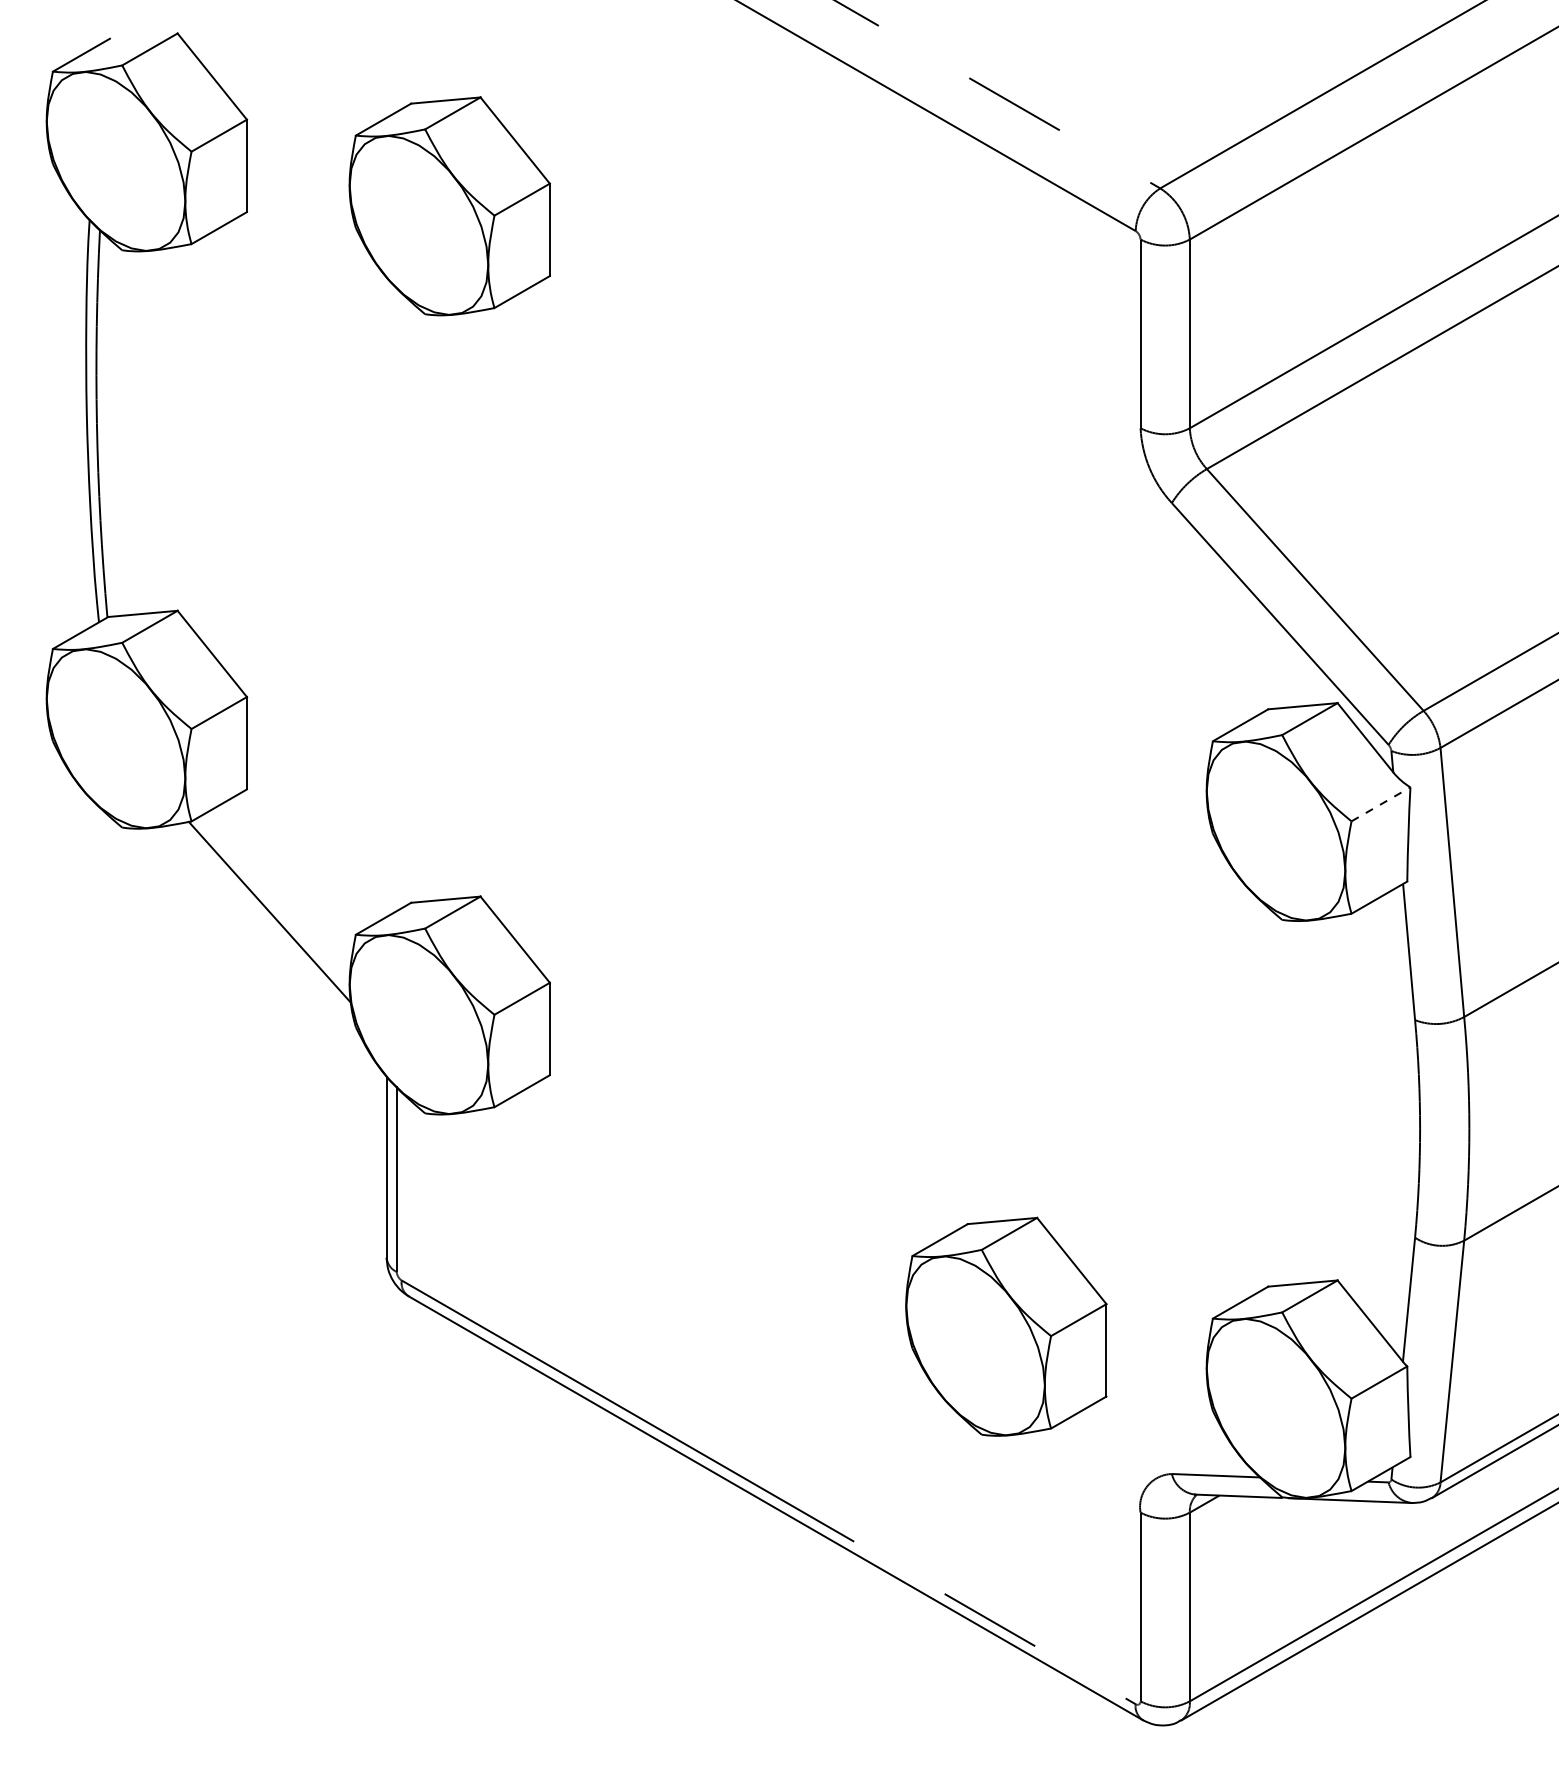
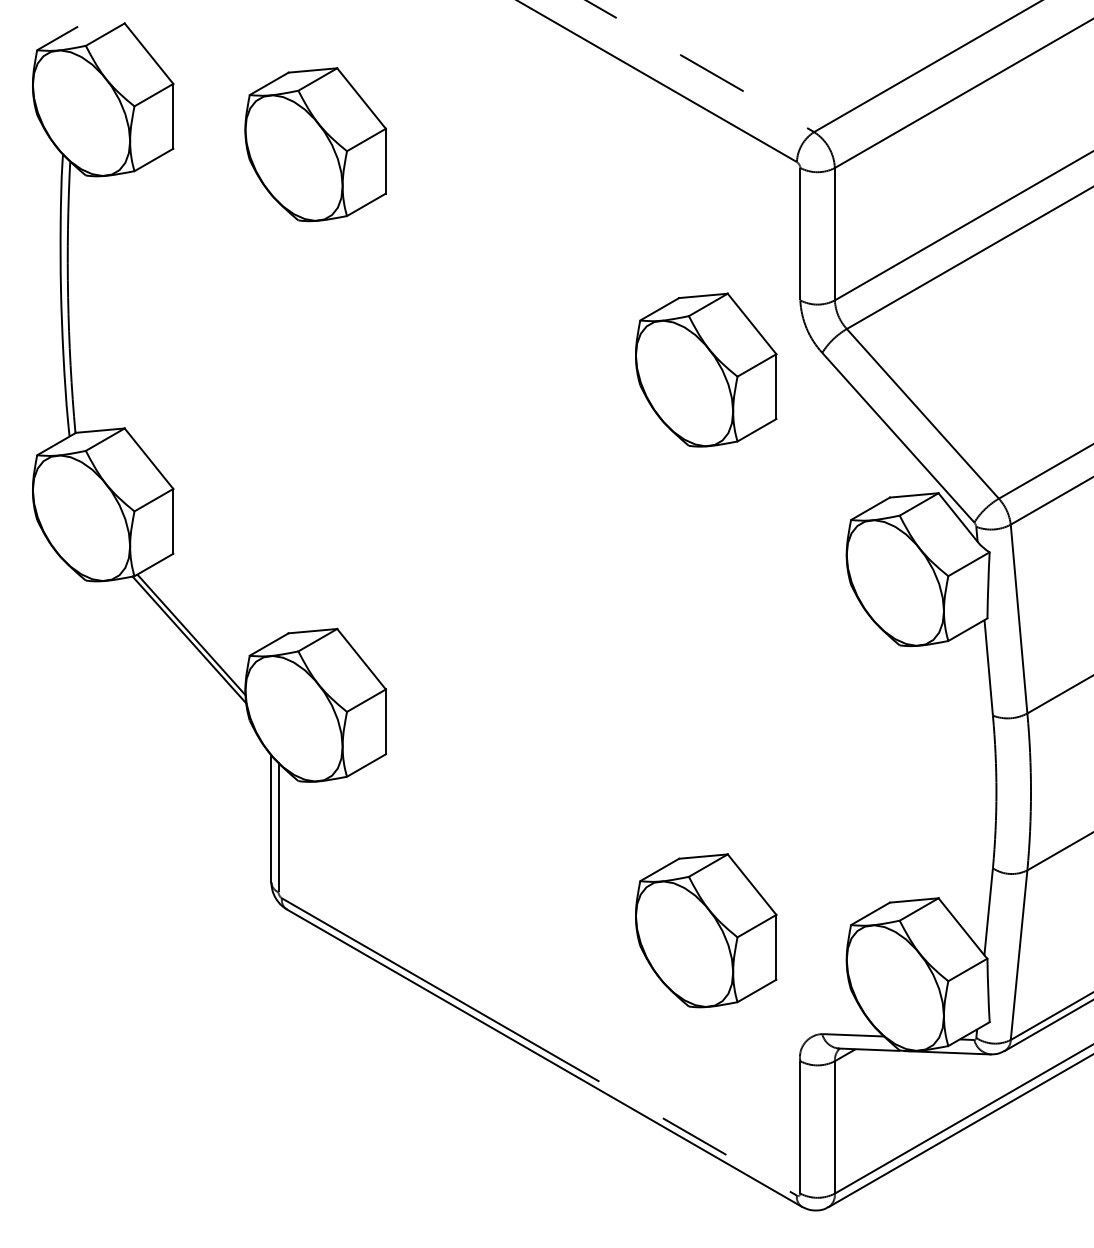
part: (1006, 527) -> (706, 370), added
line: (1381, 804) -> (969, 564), dashed -> solid
line: (272, 905) -> (191, 635), added

